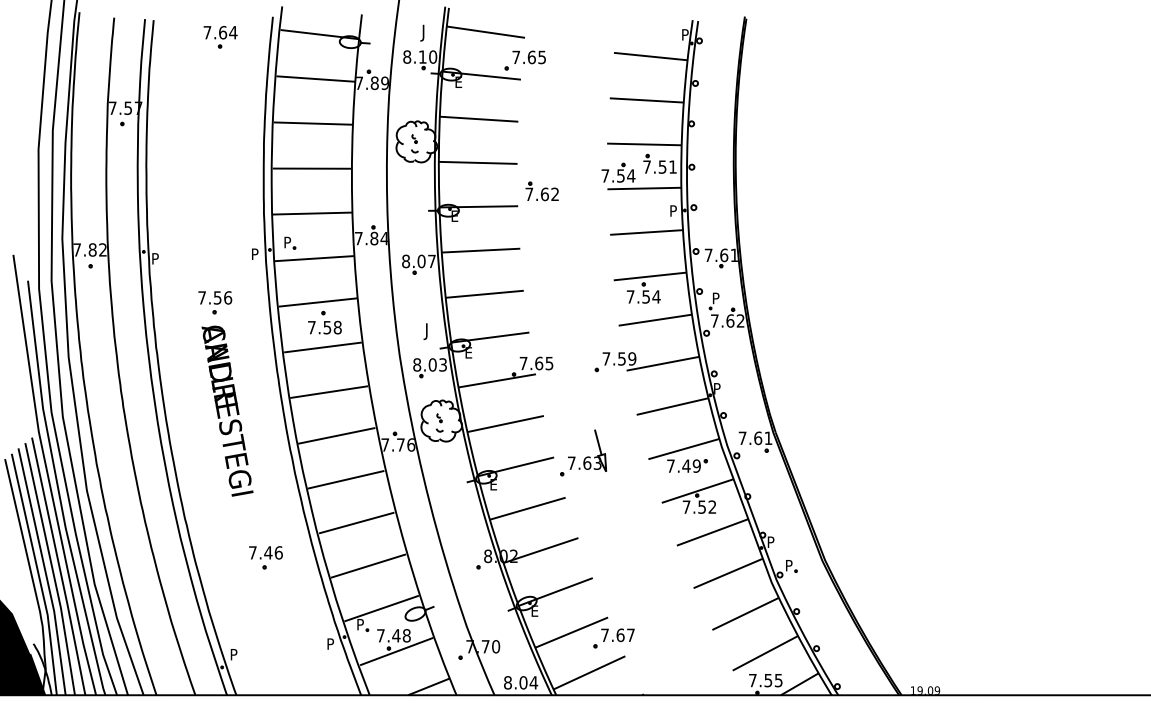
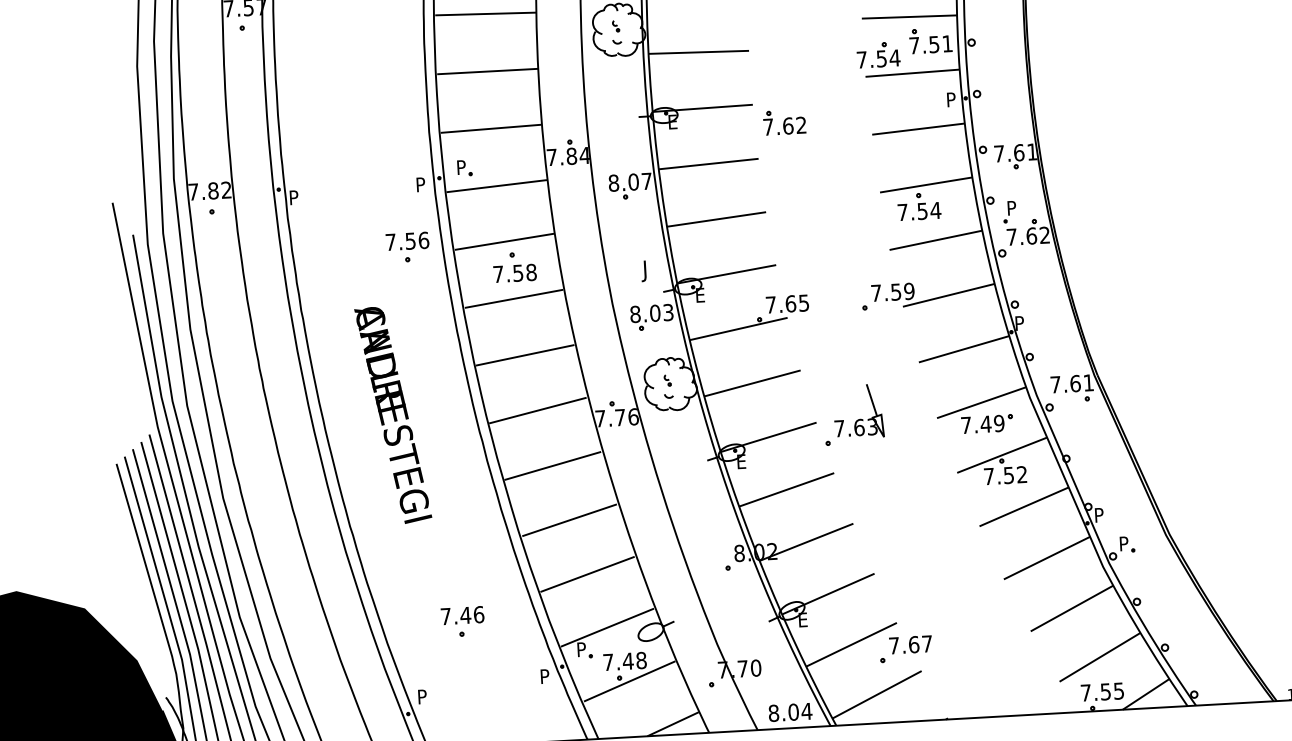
part: (541, 191) -> (783, 122), moved
part: (215, 302) -> (408, 247), moved
text: (227, 410) -> (393, 414), moved
part: (265, 557) -> (462, 621), moved

